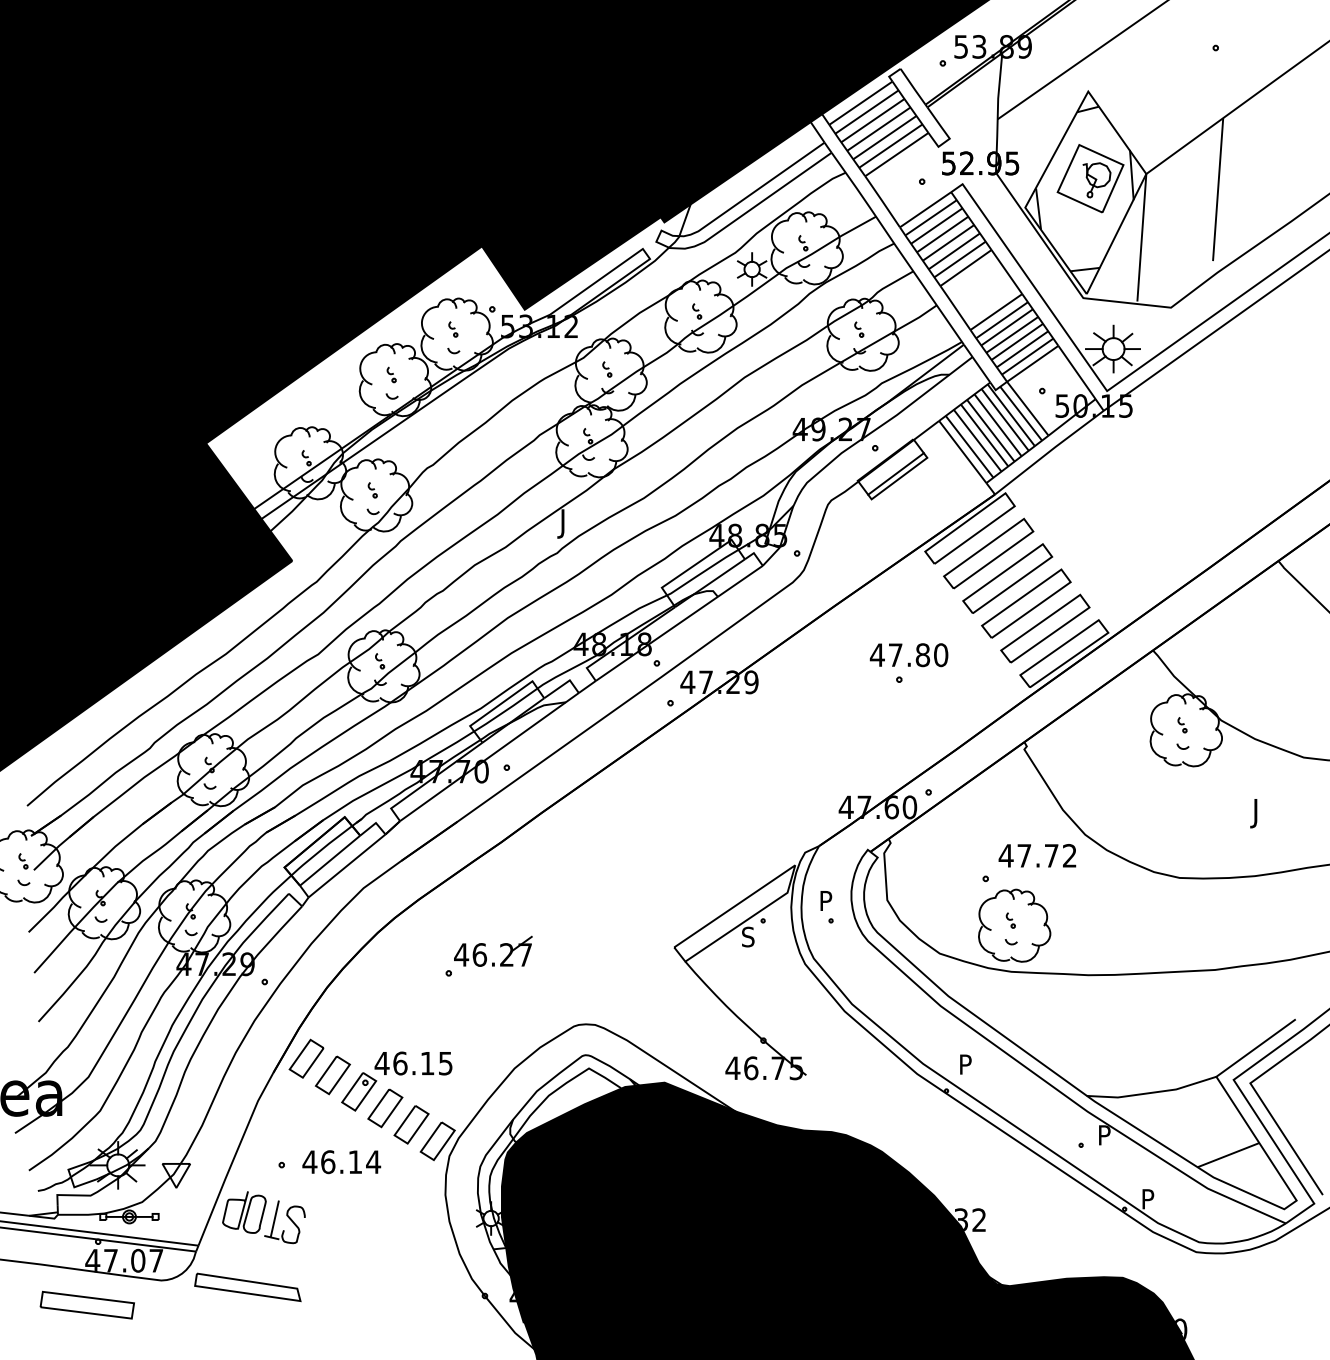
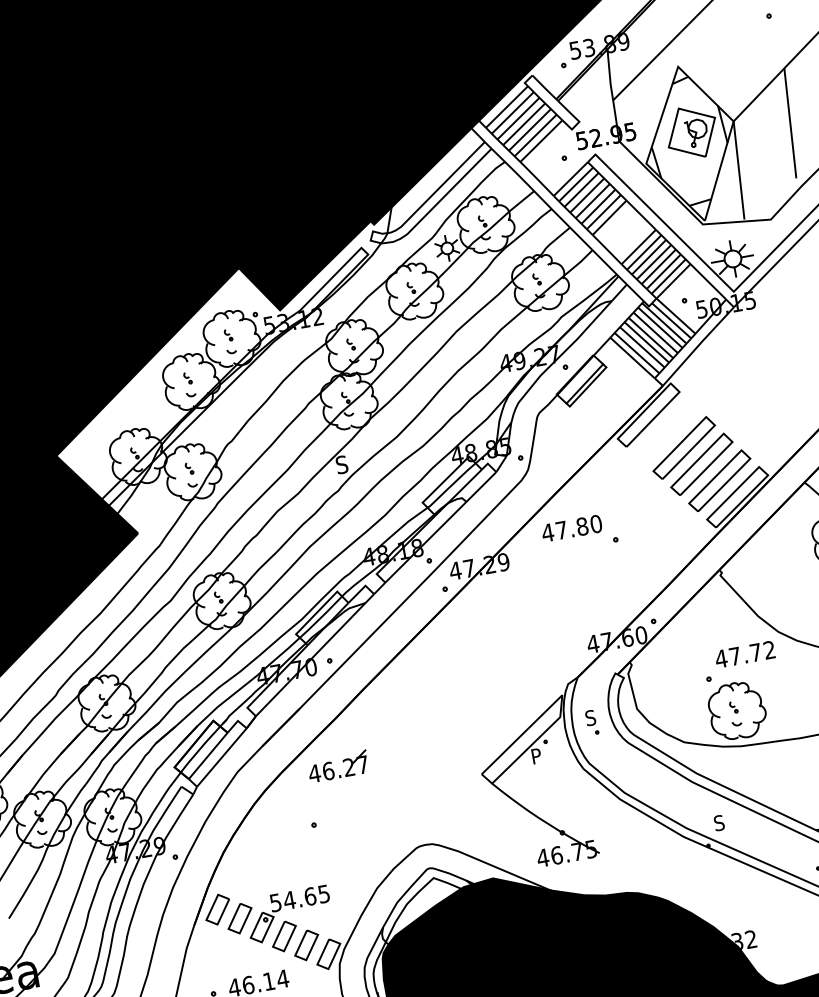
text: (566, 523) -> (341, 467), J -> S
part: (988, 553) -> (666, 431), removed
text: (908, 655) -> (571, 528), moved
text: (825, 900) -> (590, 717), P -> S
text: (748, 936) -> (536, 755), S -> P
part: (500, 947) -> (343, 762), moved
text: (404, 1063) -> (292, 899), 46.15 -> 54.65
text: (965, 1064) -> (719, 823), P -> S

